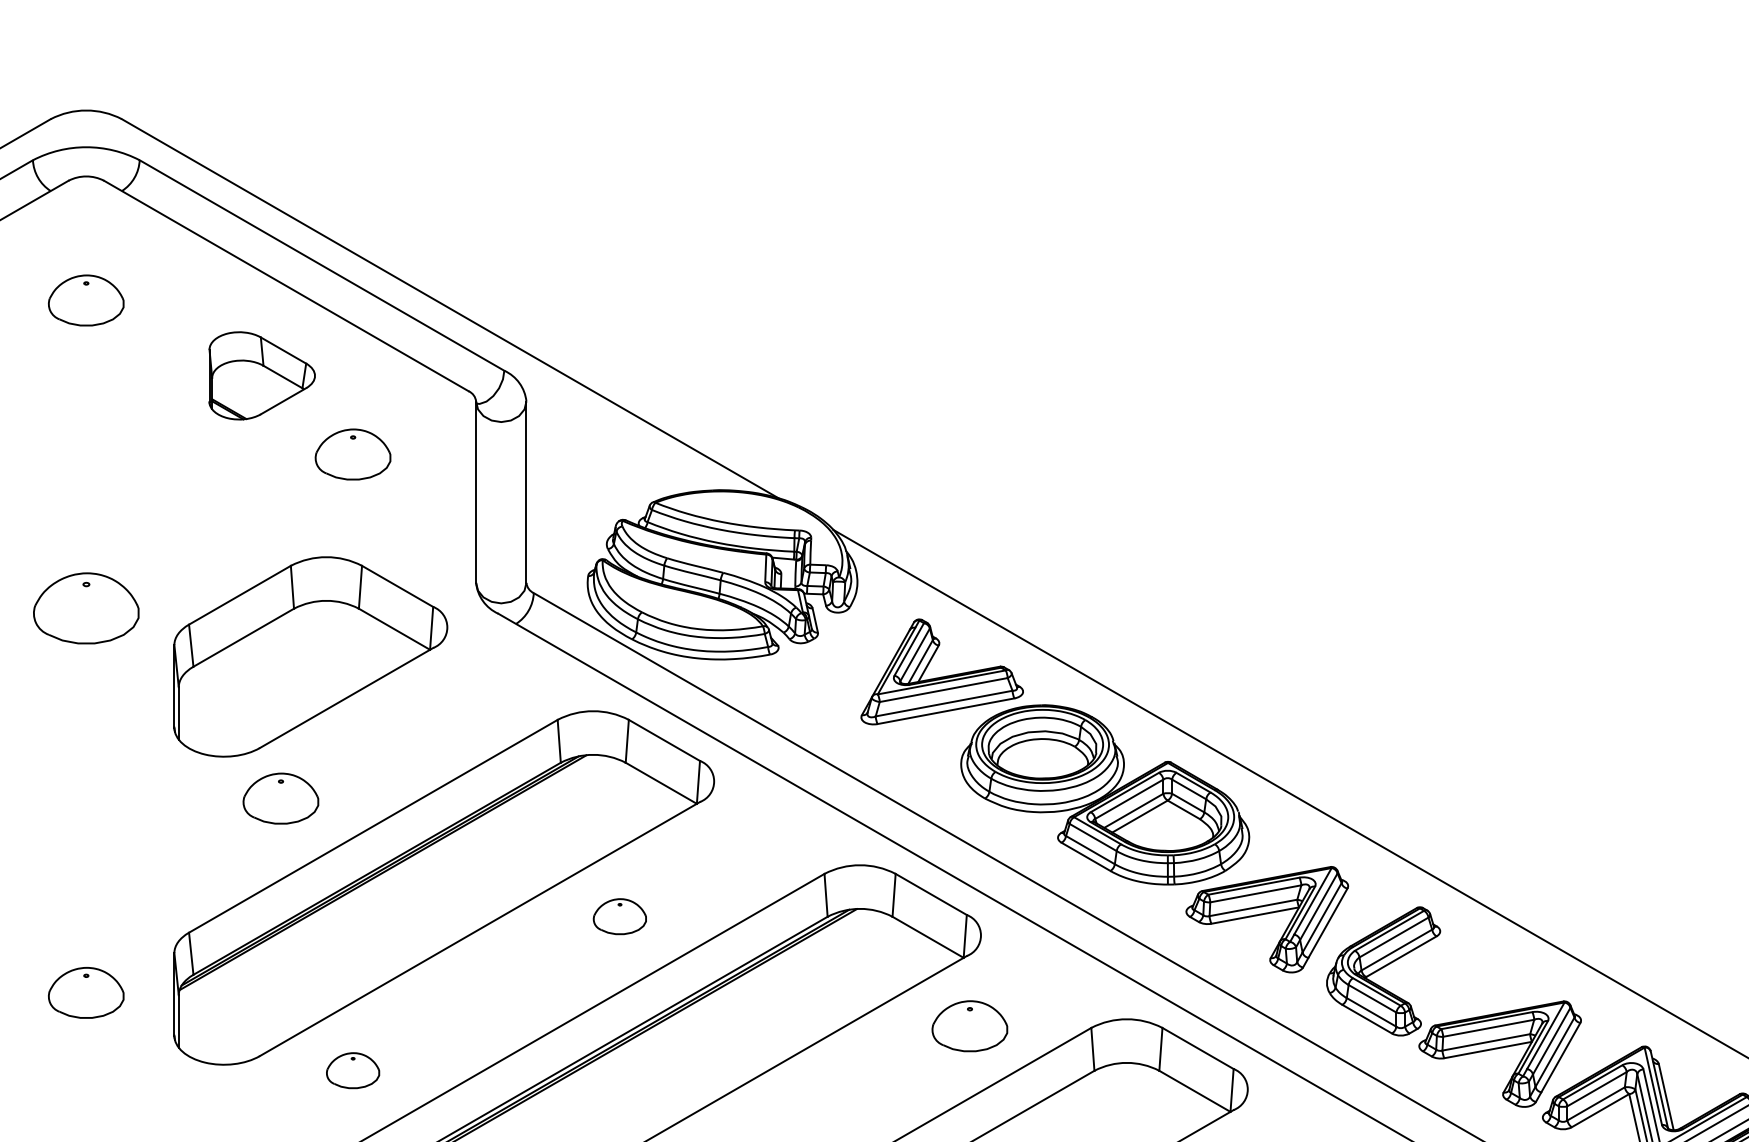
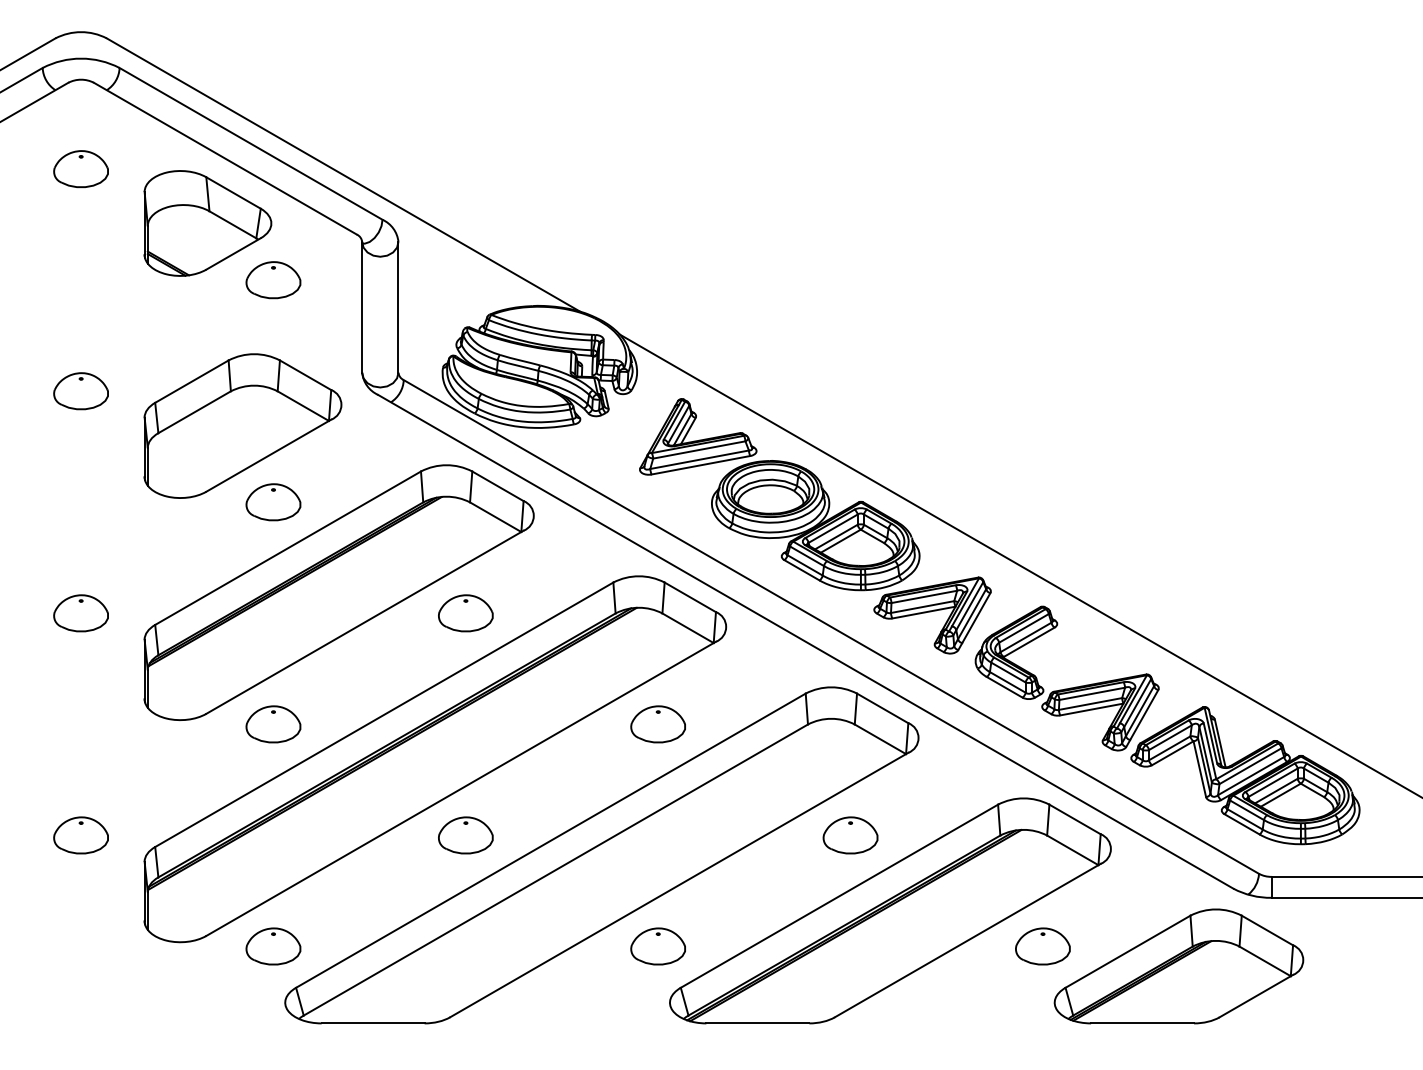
part: (261, 375) -> (207, 223), size x1.67
part: (85, 608) -> (80, 391), size x0.71
part: (280, 798) -> (273, 502), moved
part: (619, 916) -> (465, 613), size x1.43
part: (85, 993) -> (80, 613), moved
part: (968, 1026) -> (657, 724), moved
part: (353, 1070) -> (273, 724), size x1.43

